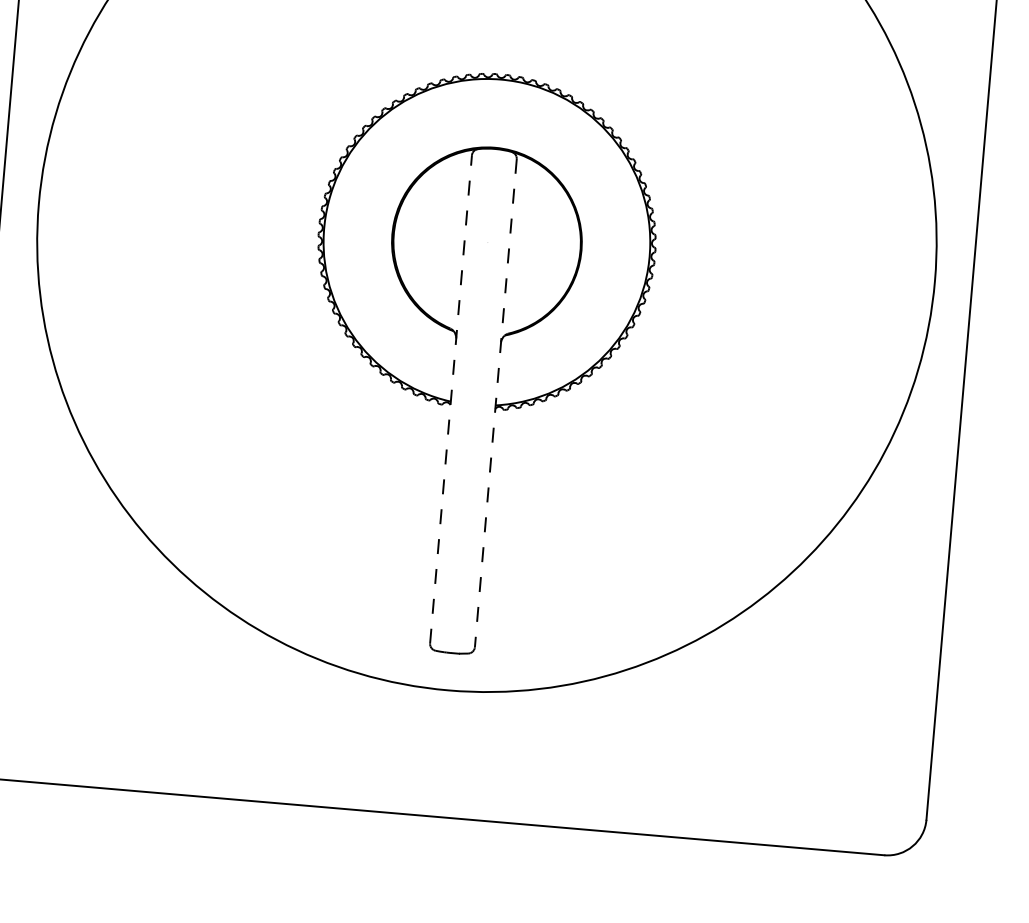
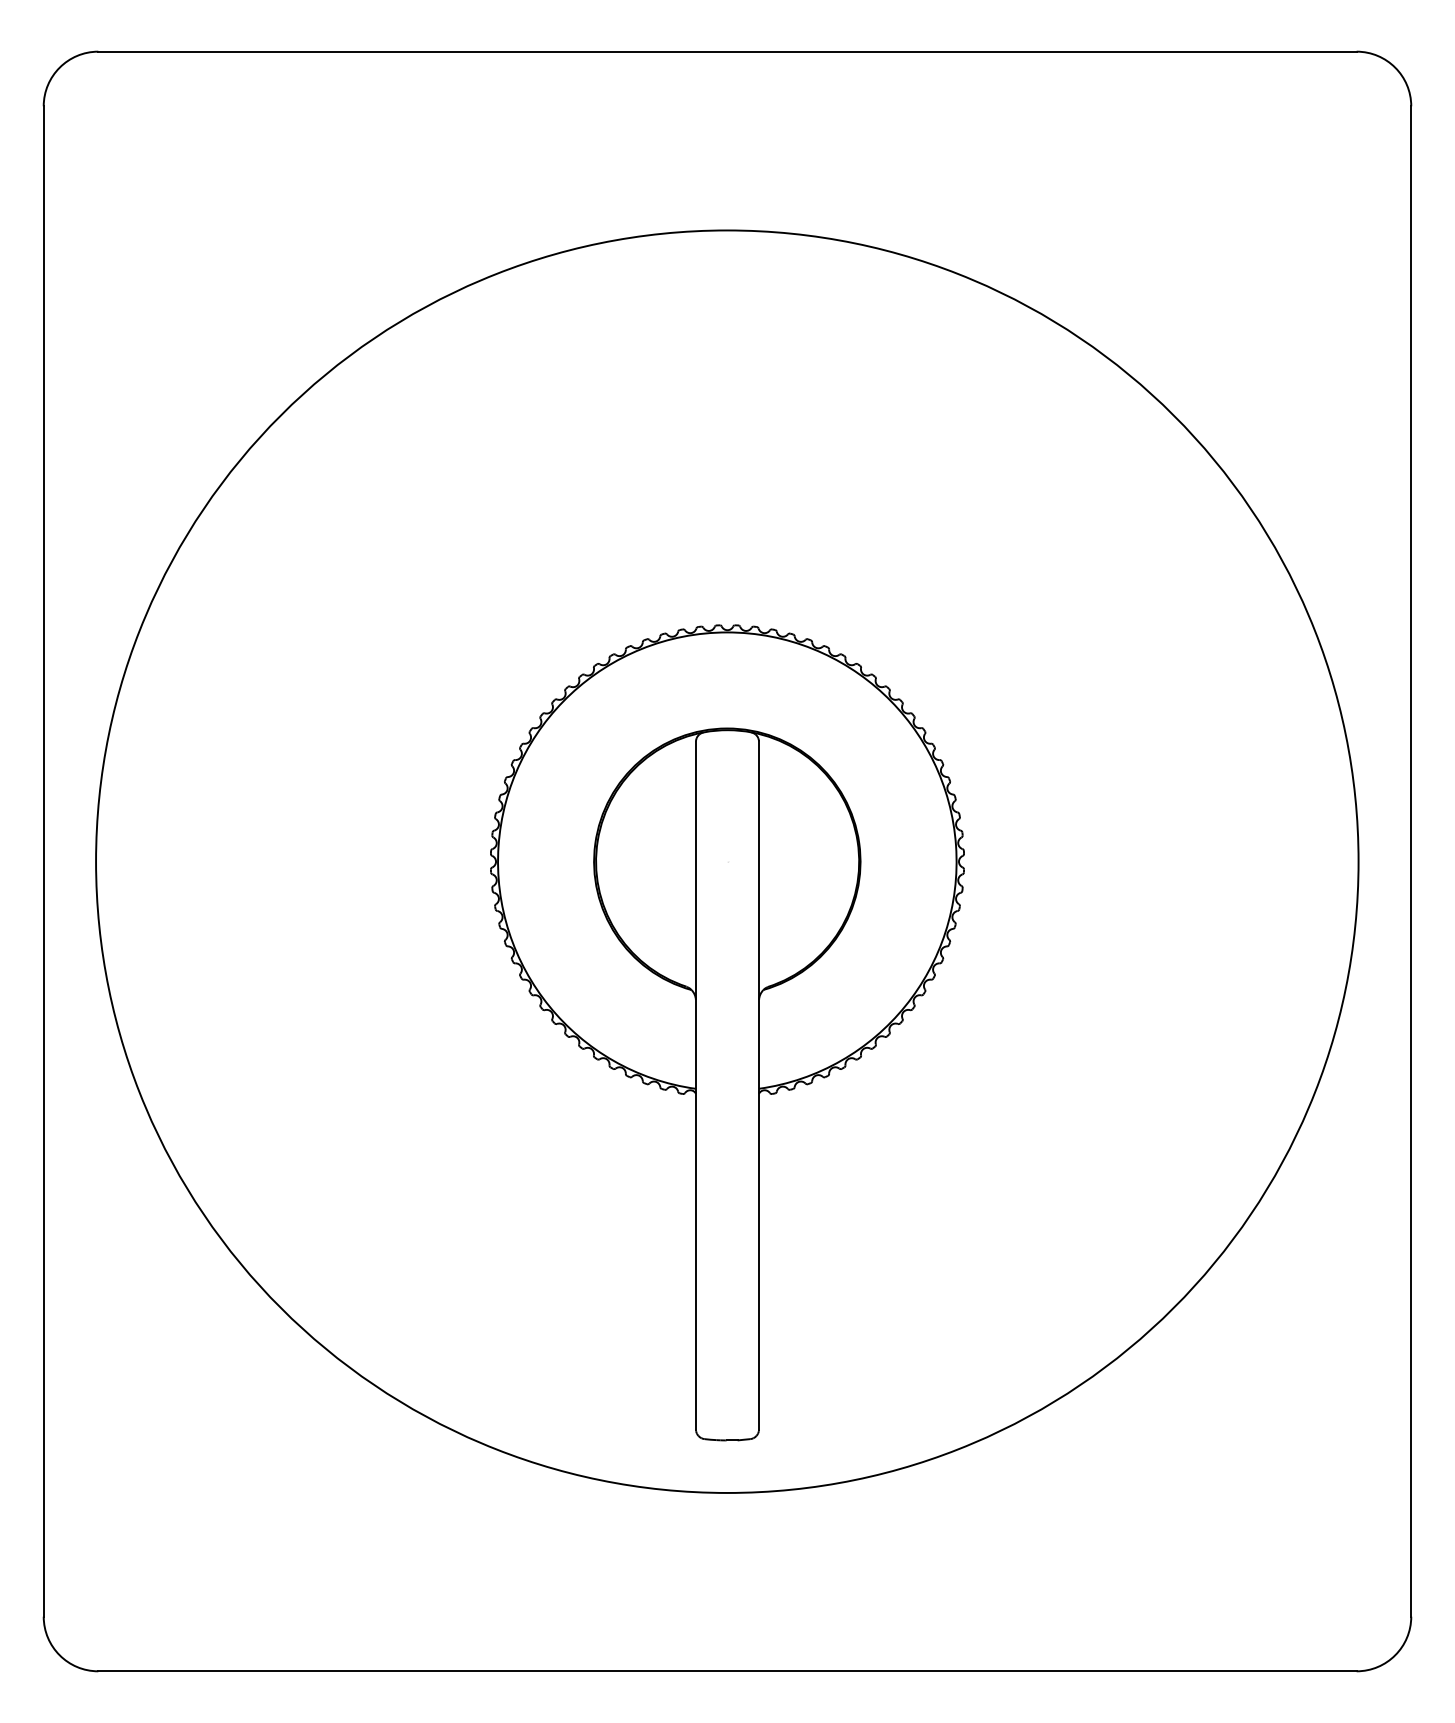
line: (450, 399) -> (695, 1085), dashed -> solid
line: (496, 403) -> (759, 1086), dashed -> solid

